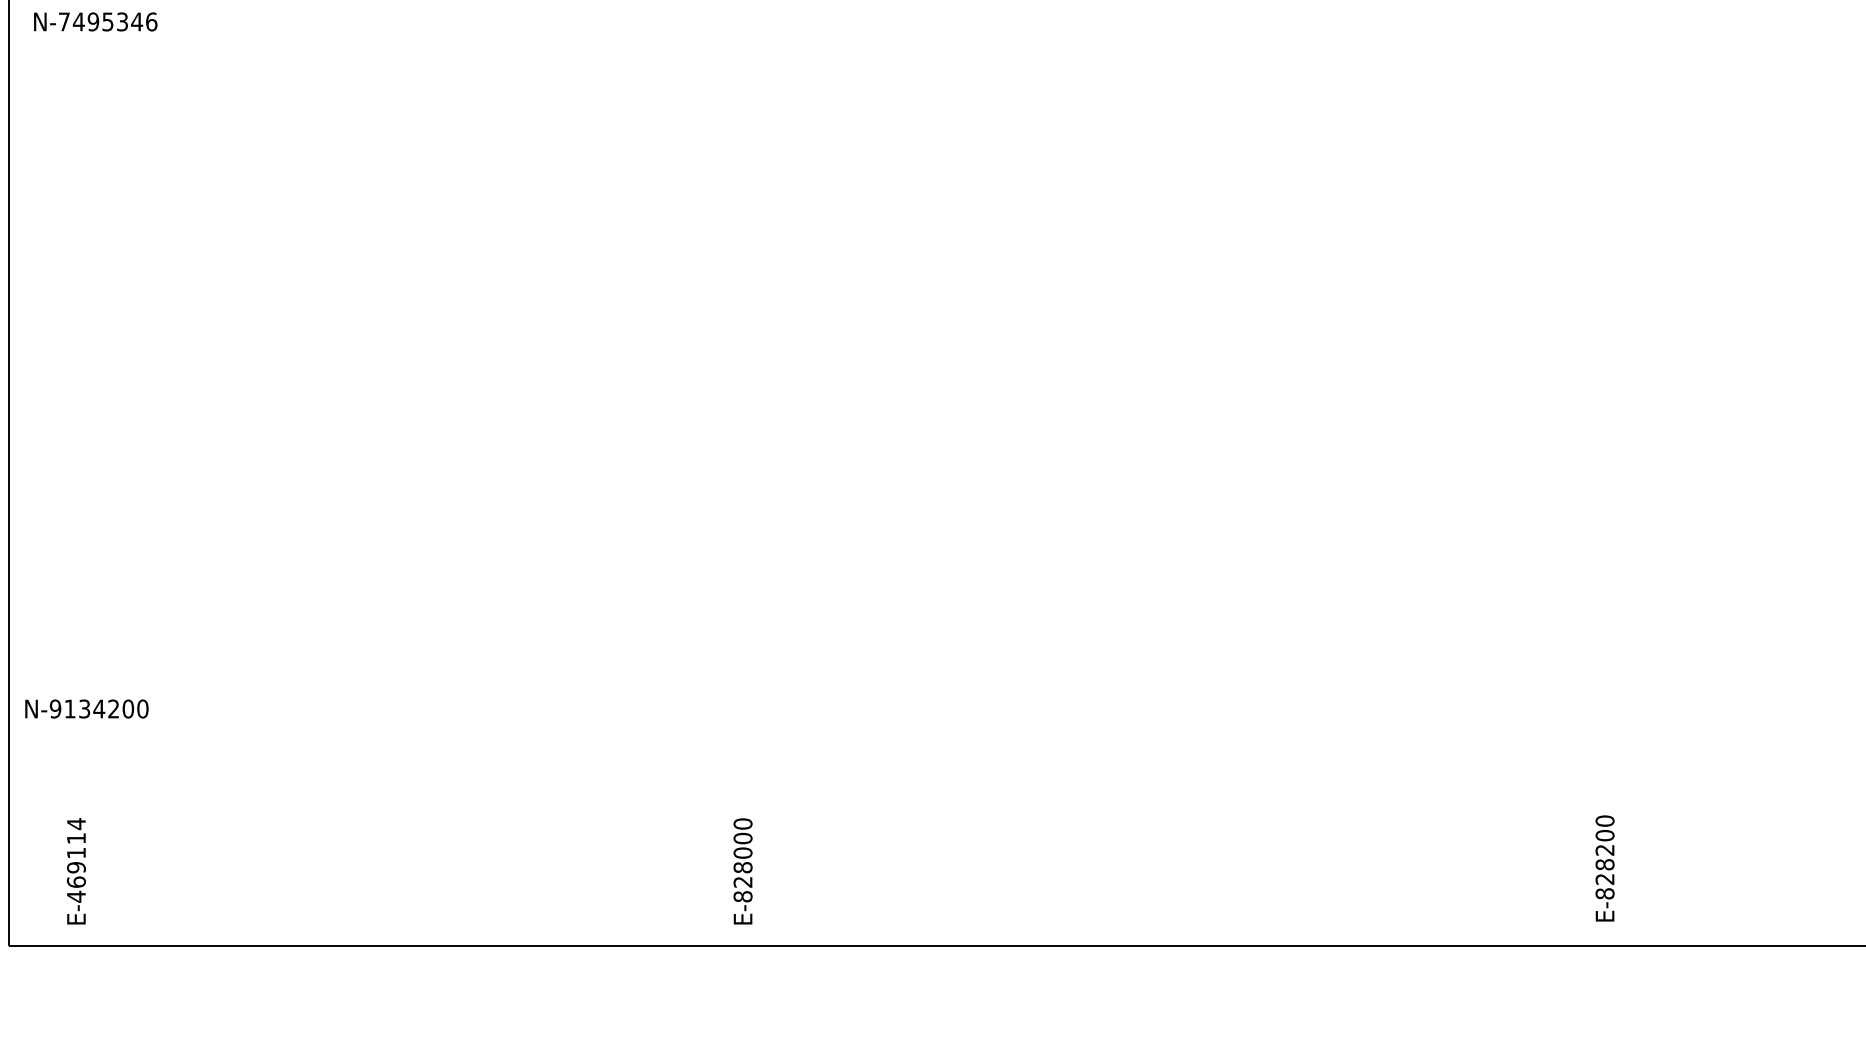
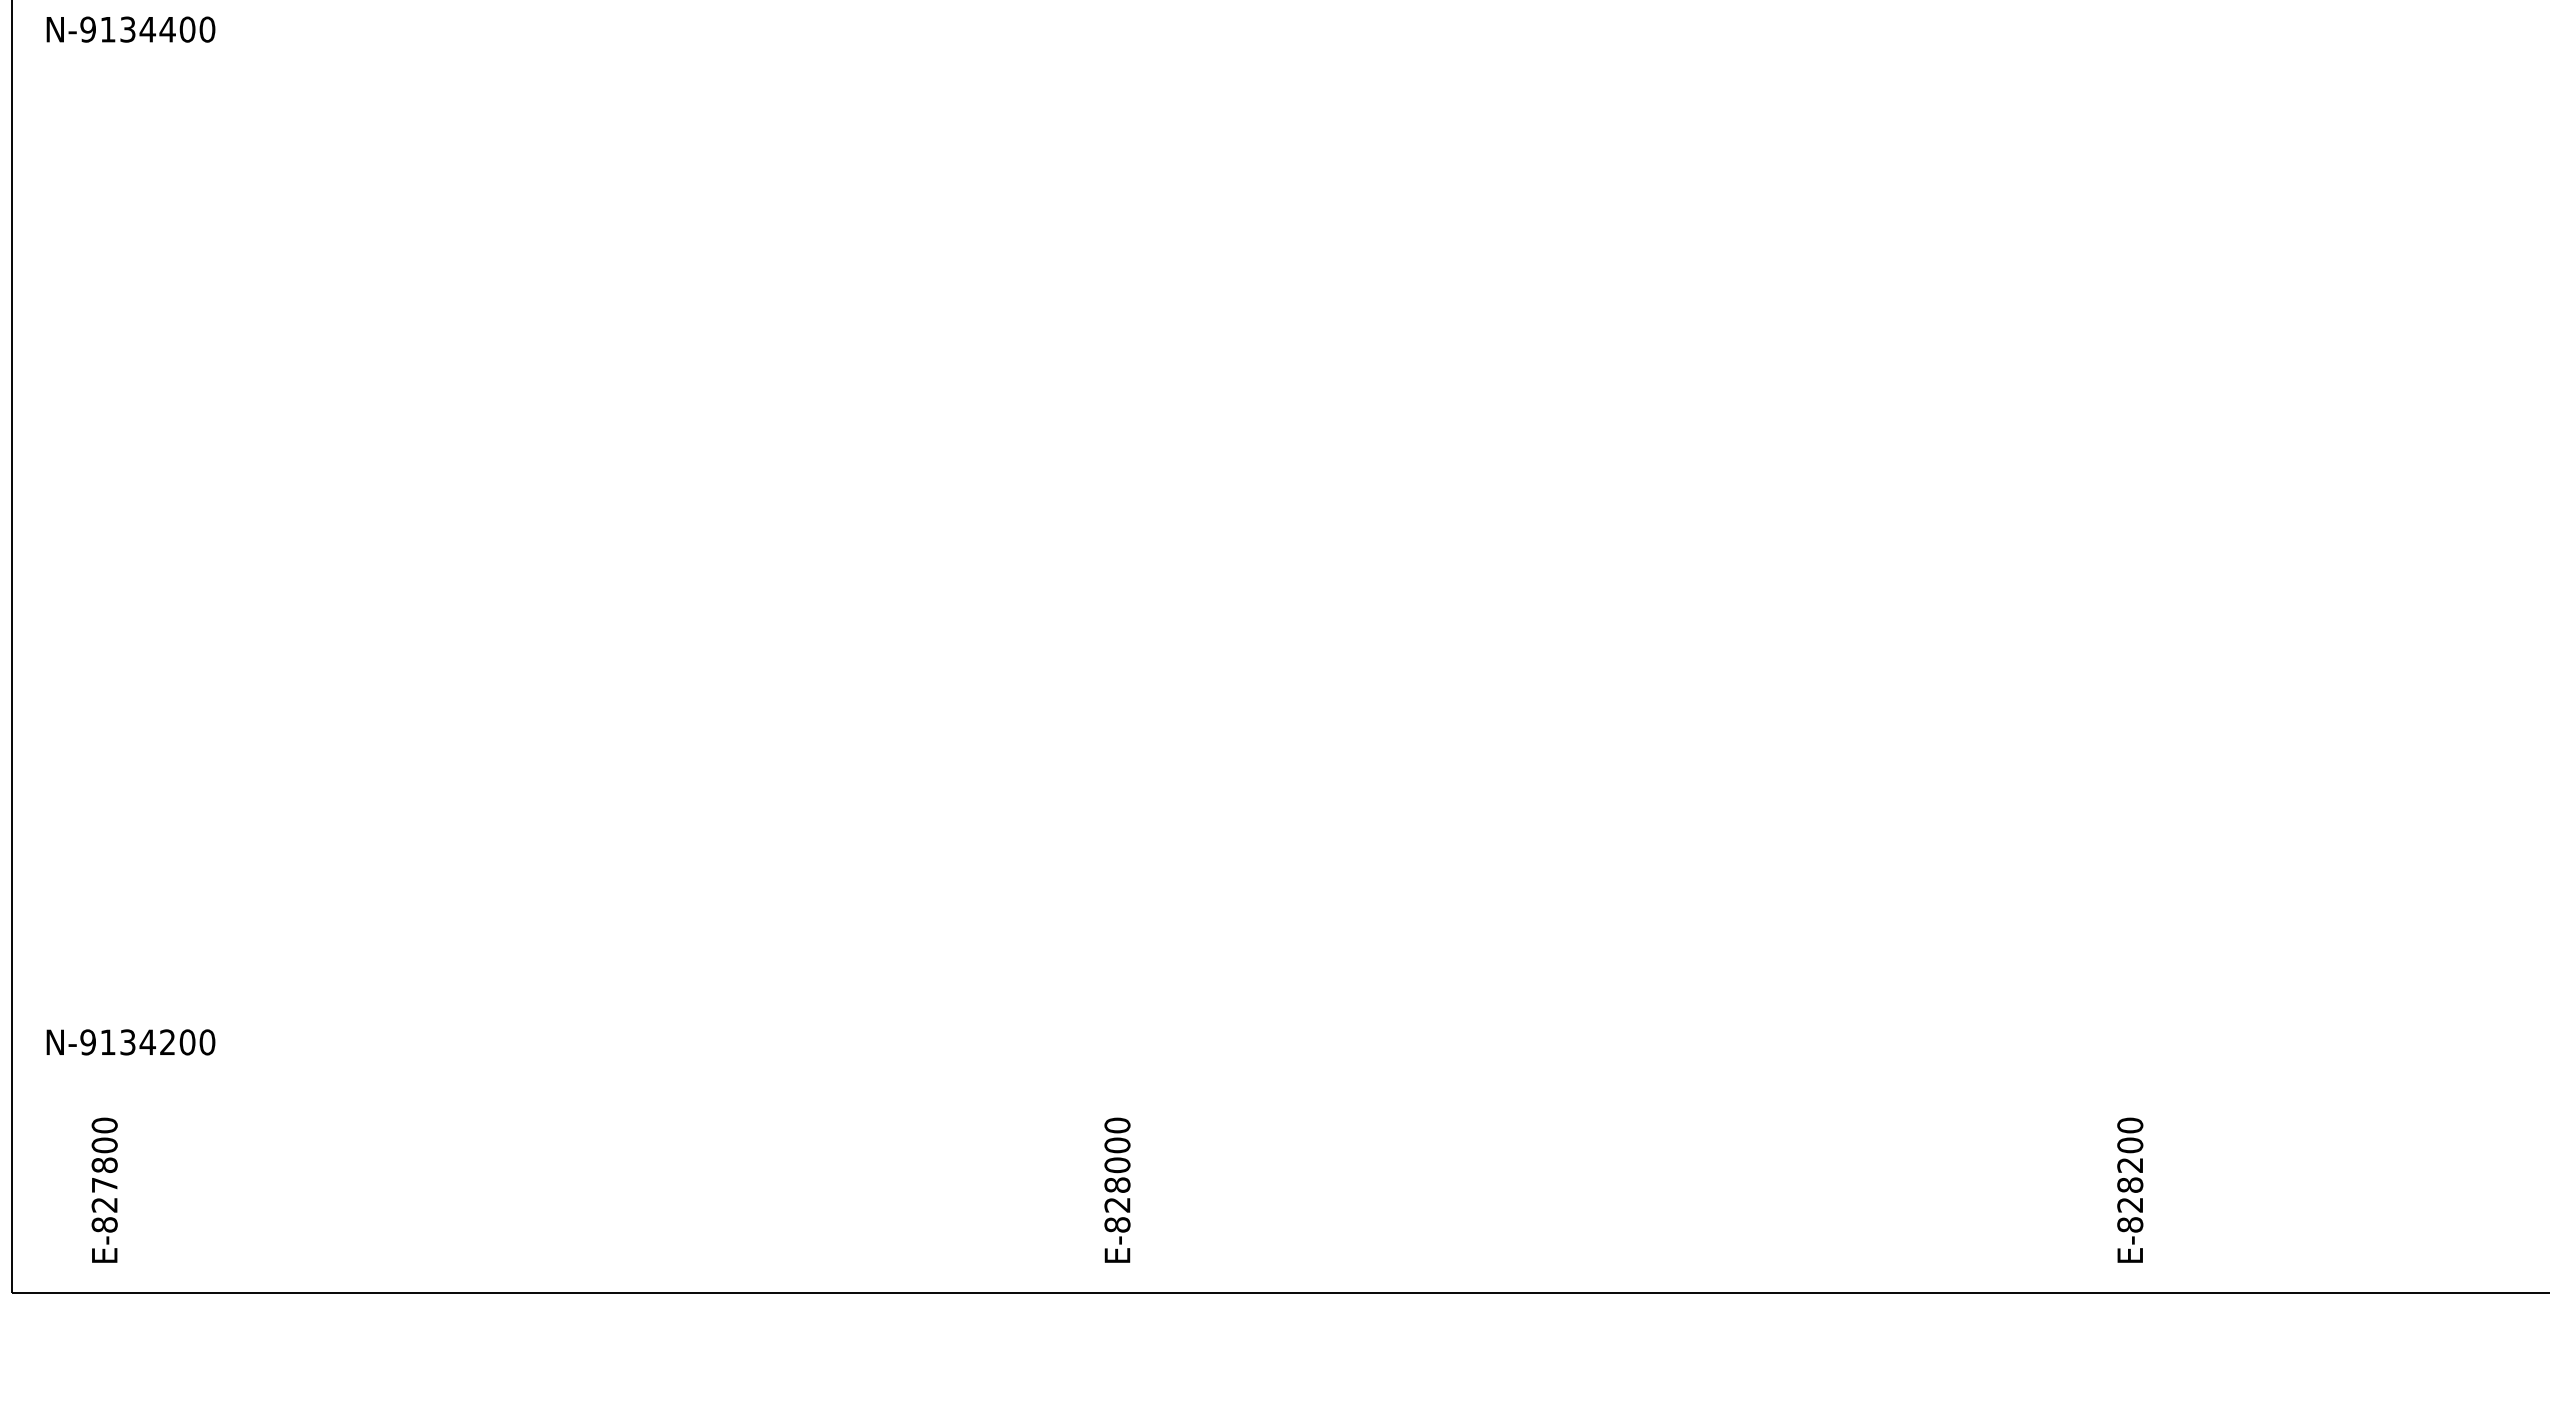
text: (107, 21) -> (147, 29), N-7495346 -> N-9134400
text: (86, 709) -> (130, 1042), moved
text: (76, 860) -> (104, 1175), E-469114 -> E-827800
text: (1605, 867) -> (2130, 1189), moved
text: (743, 870) -> (1117, 1189), moved

